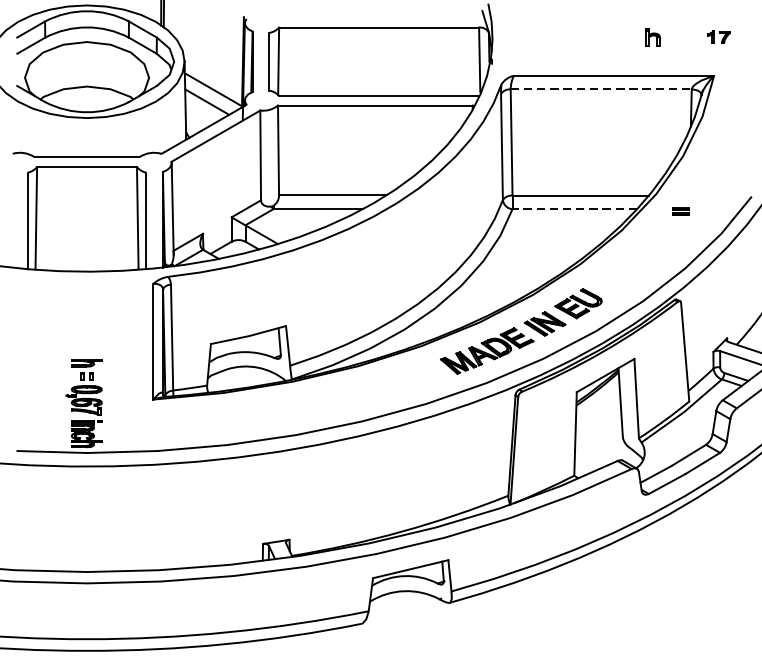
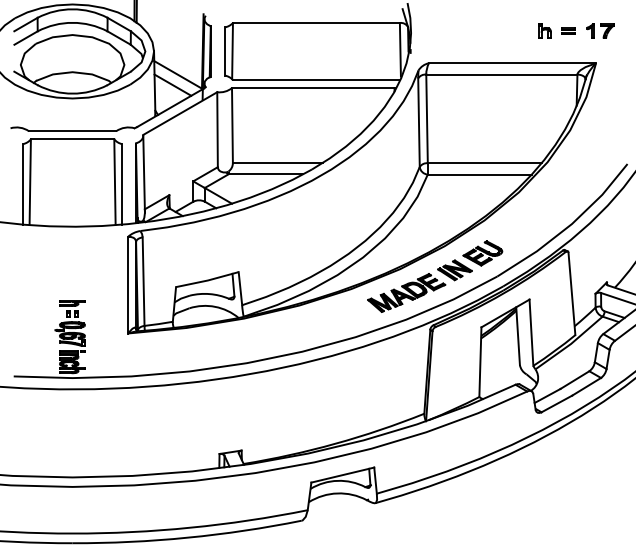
part: (719, 36) -> (600, 30), size x1.43
line: (600, 89) -> (501, 74), dashed -> solid
line: (574, 209) -> (479, 174), dashed -> solid
part: (681, 210) -> (568, 30), moved

